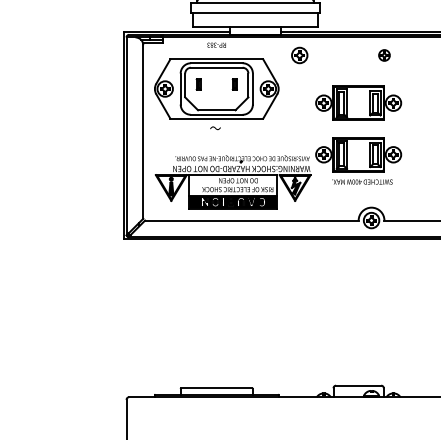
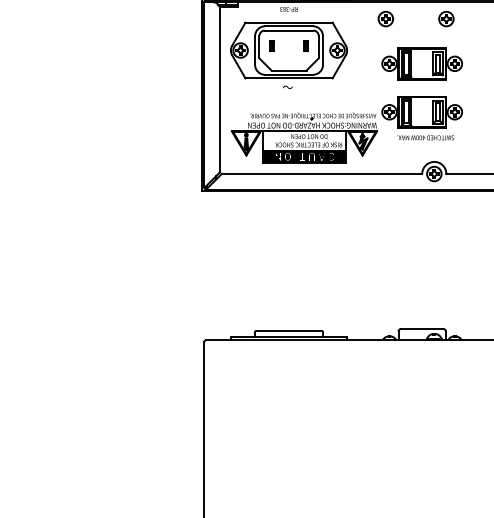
part: (299, 54) -> (385, 18), moved
part: (384, 54) -> (446, 18), size x1.43

